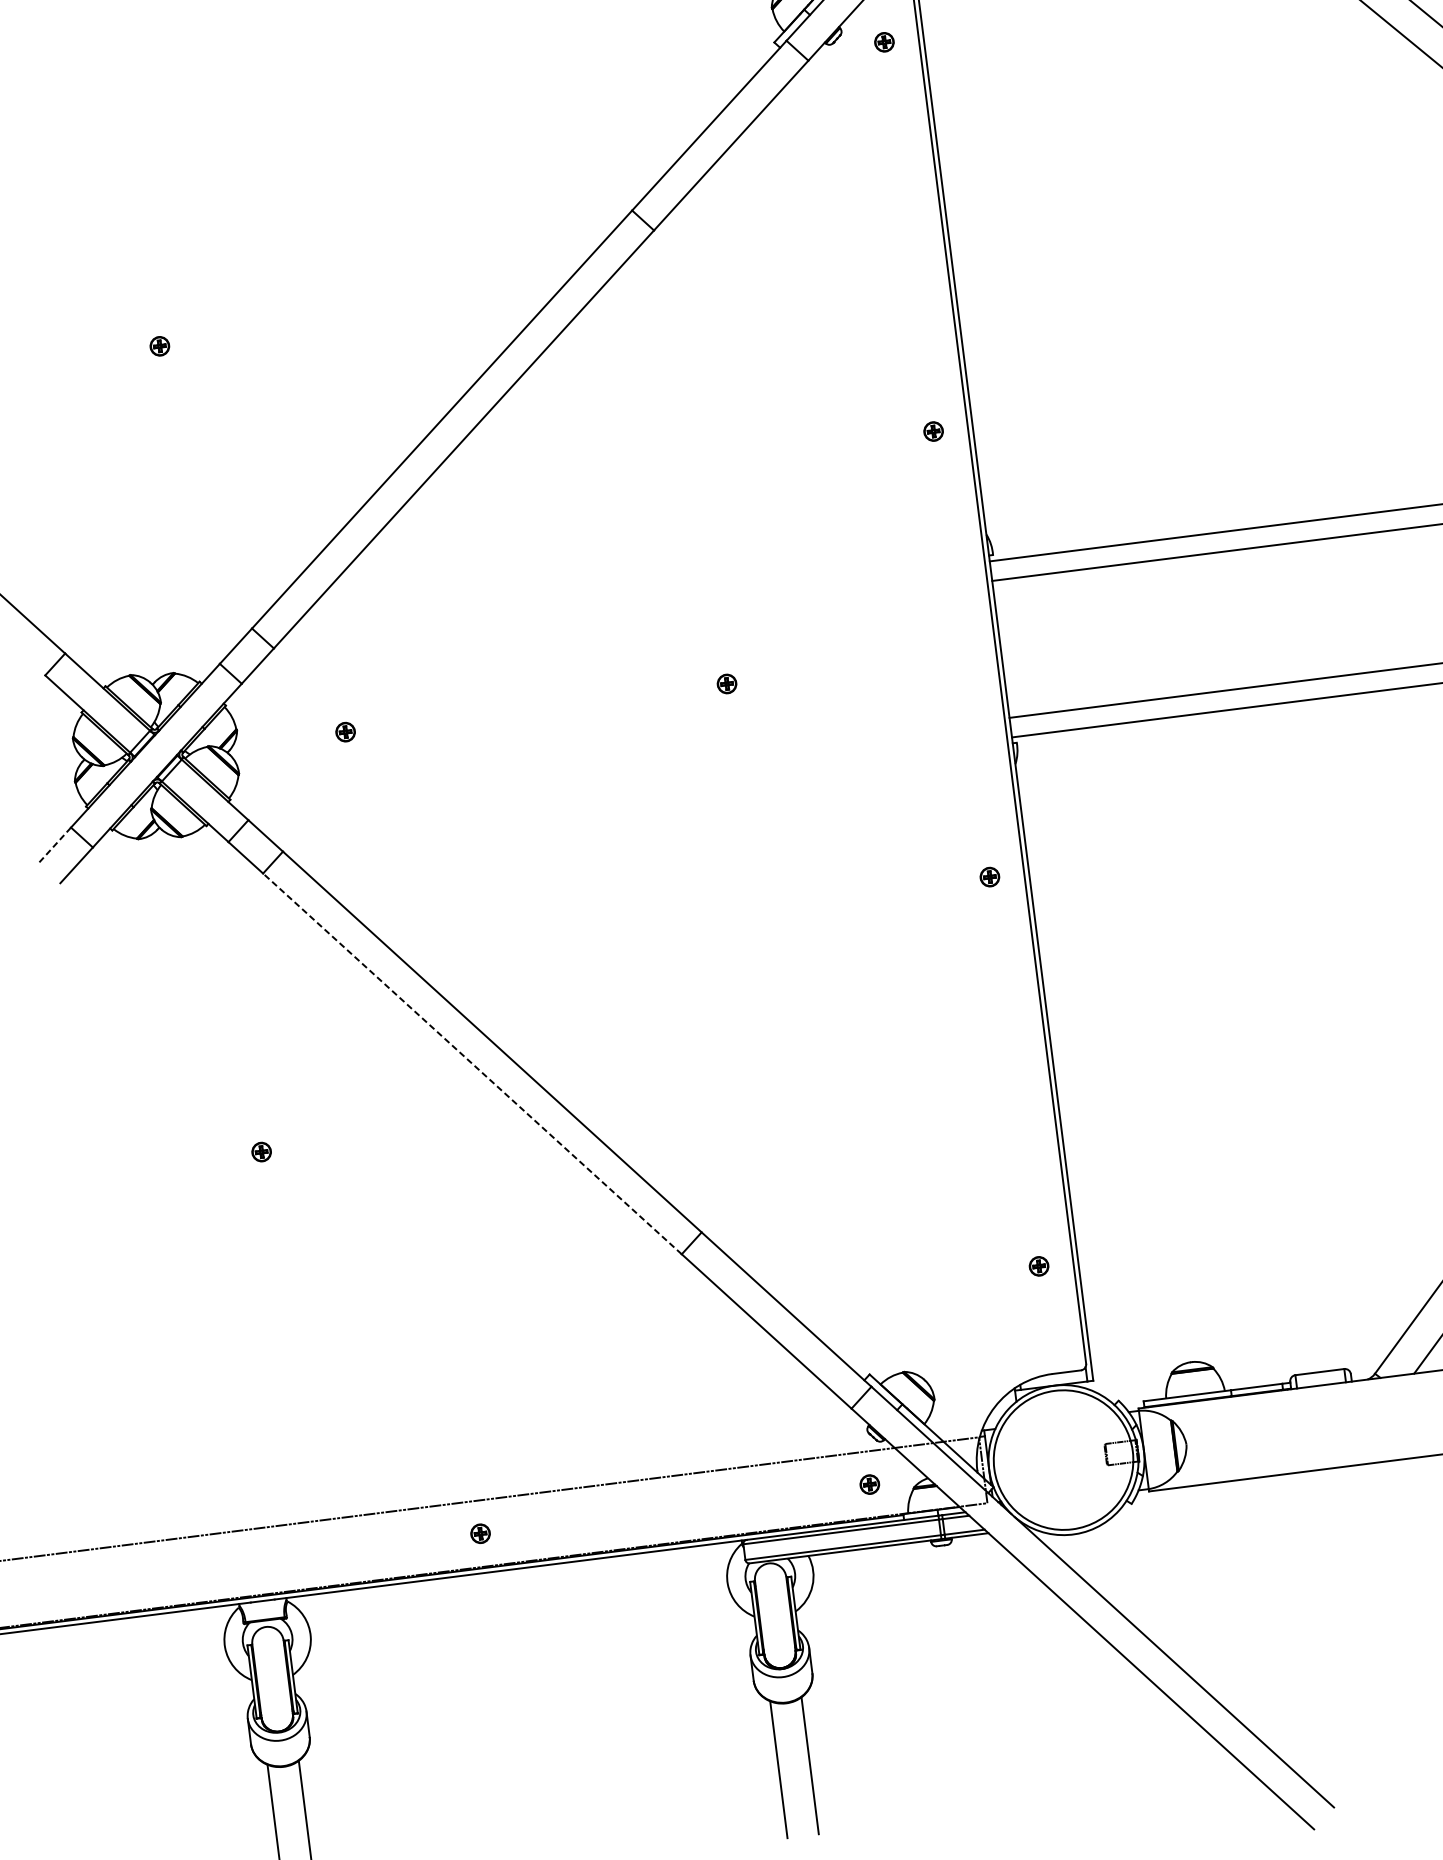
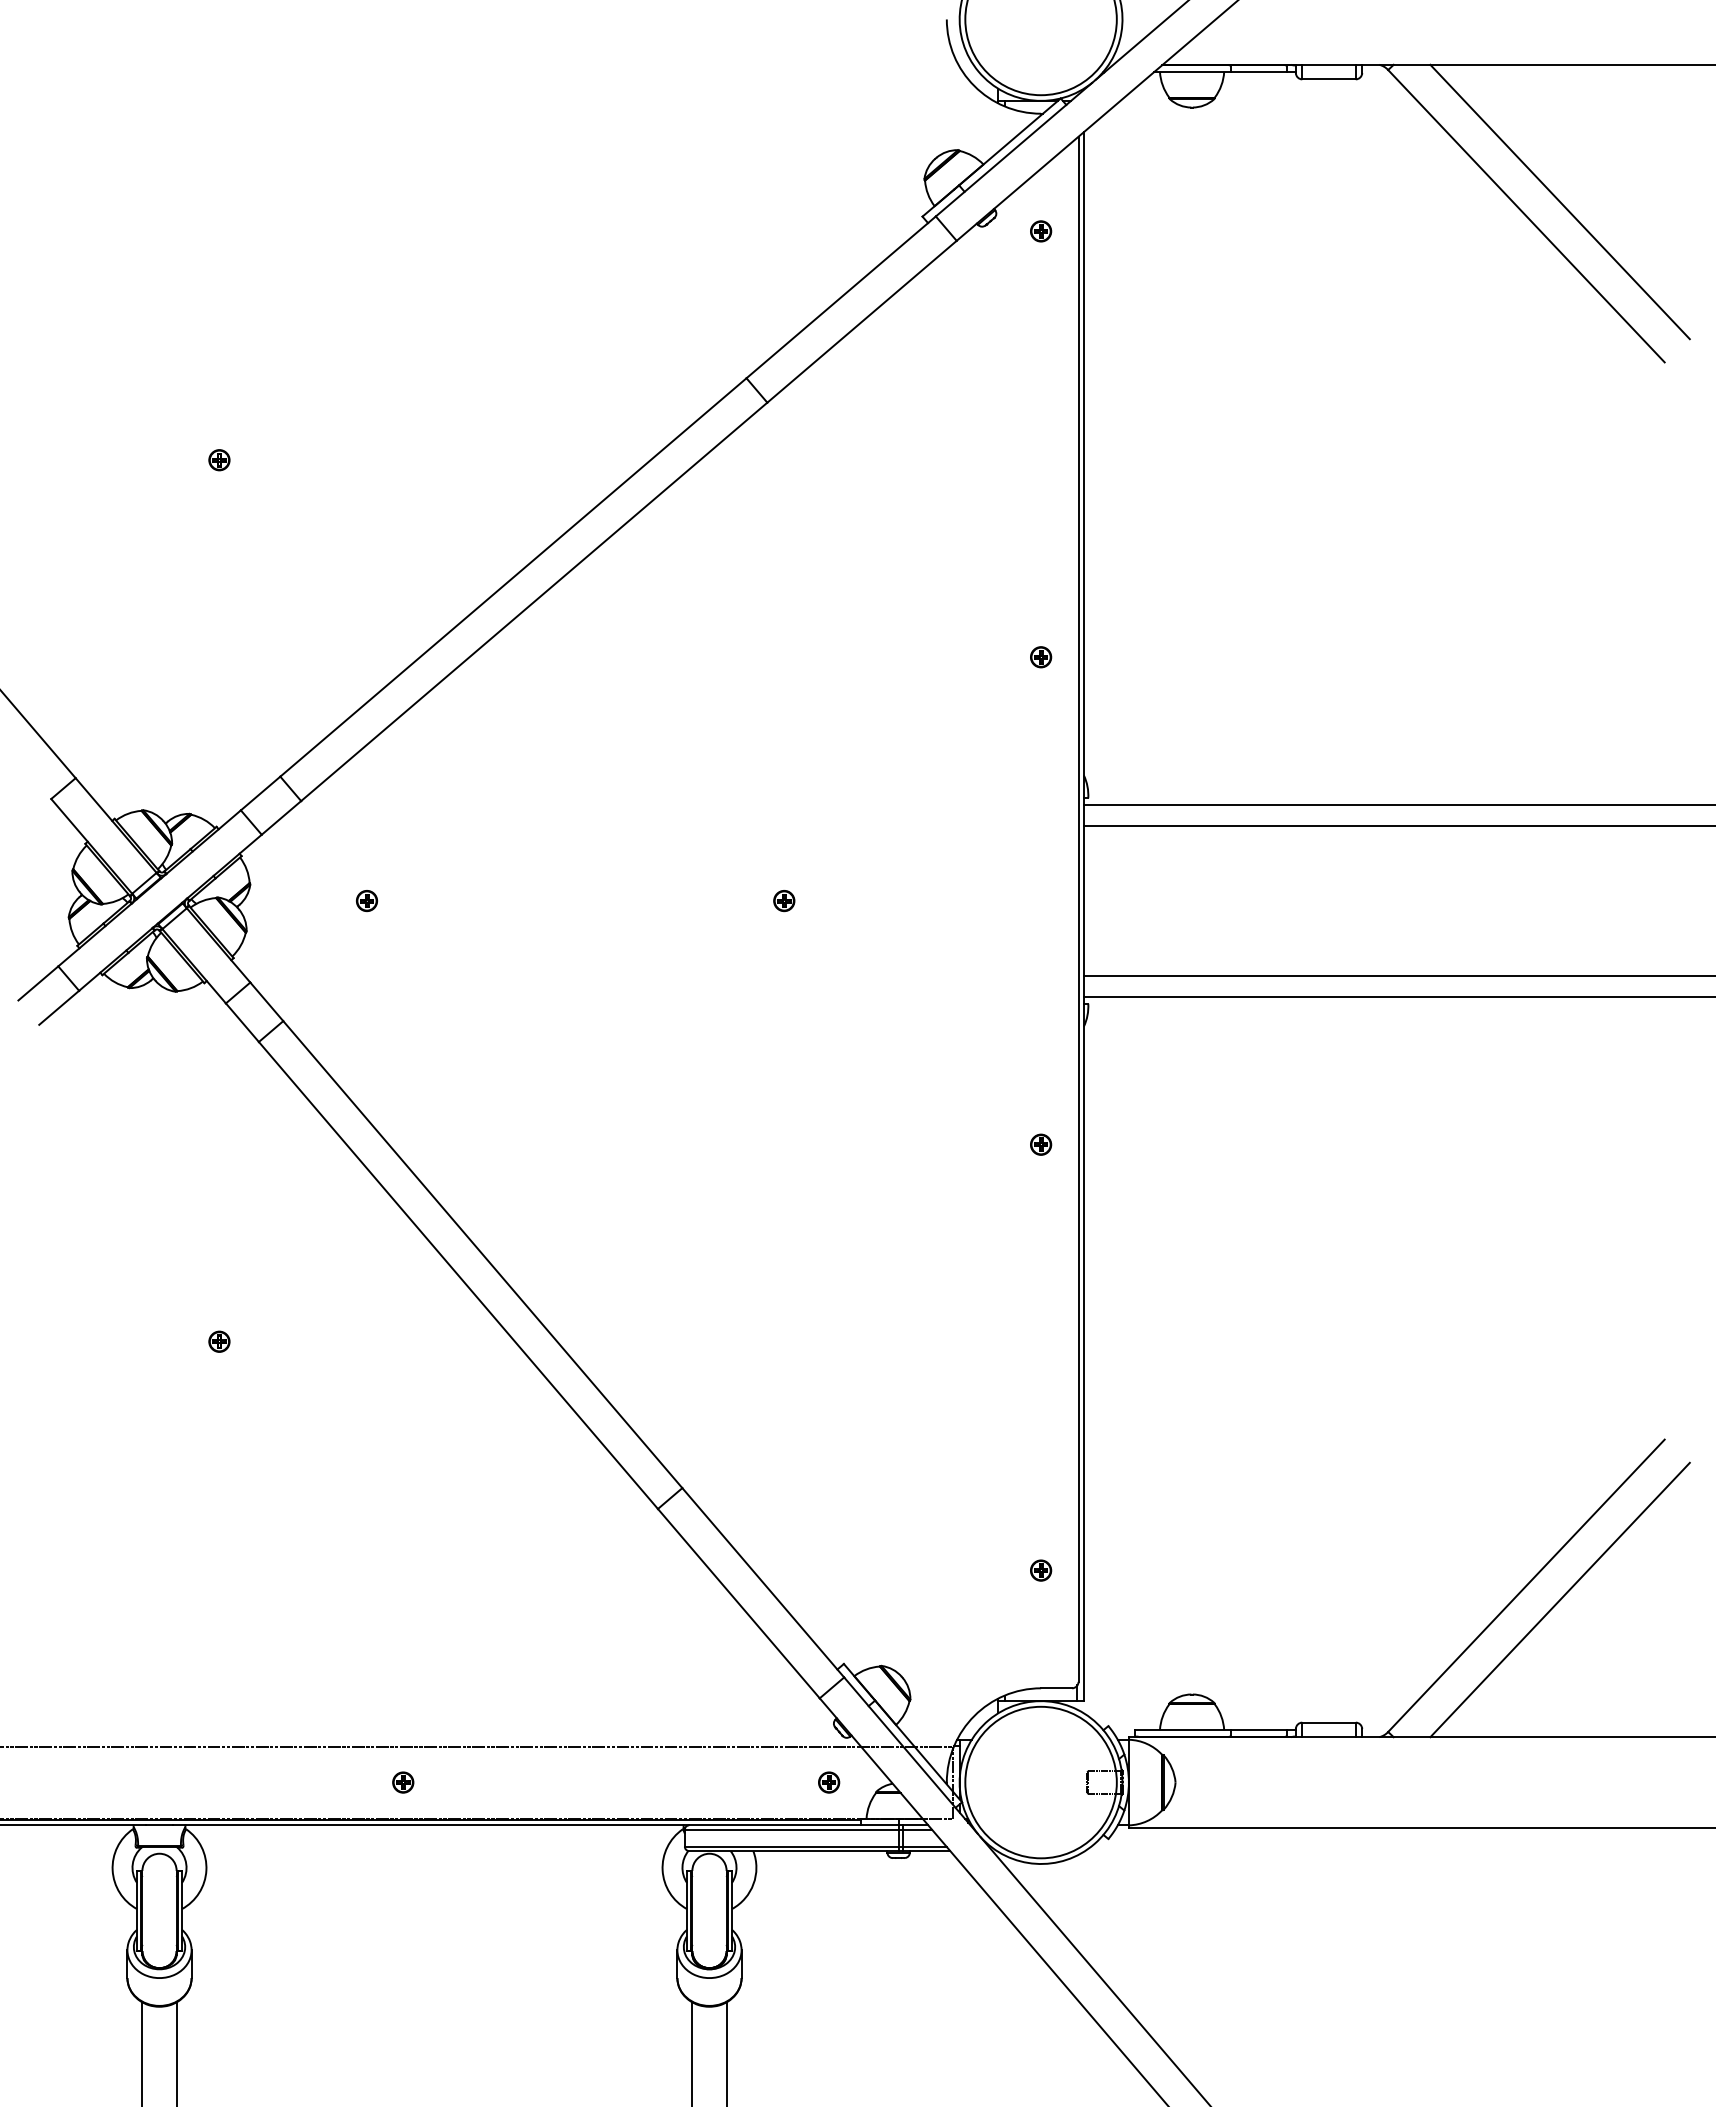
line: (53, 845) -> (37, 983), dashed -> solid
line: (472, 1063) -> (458, 1275), dashed -> solid

